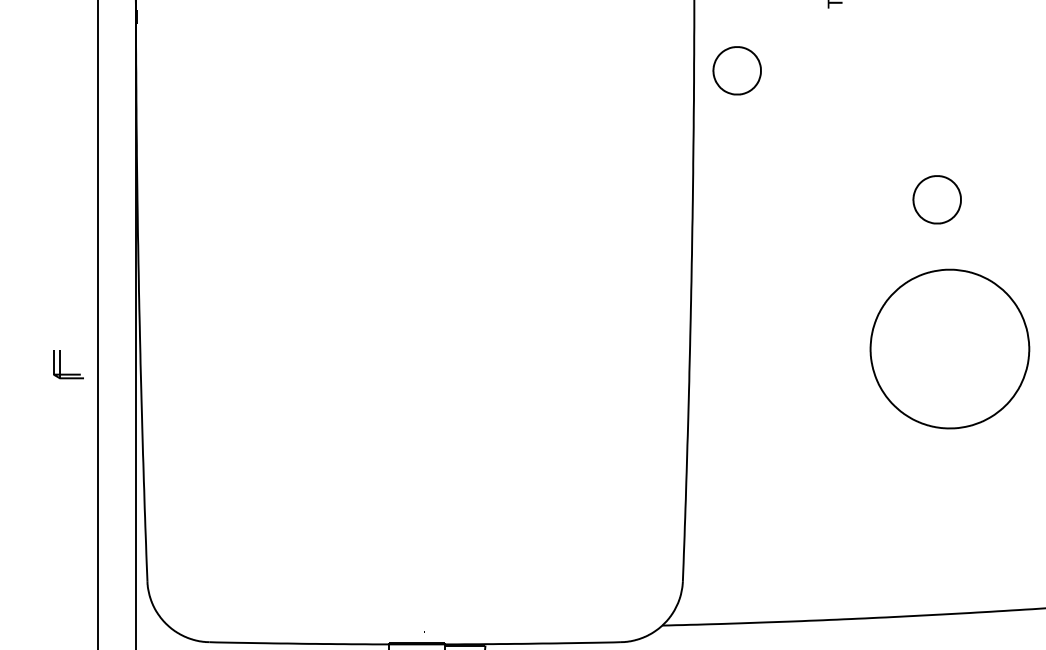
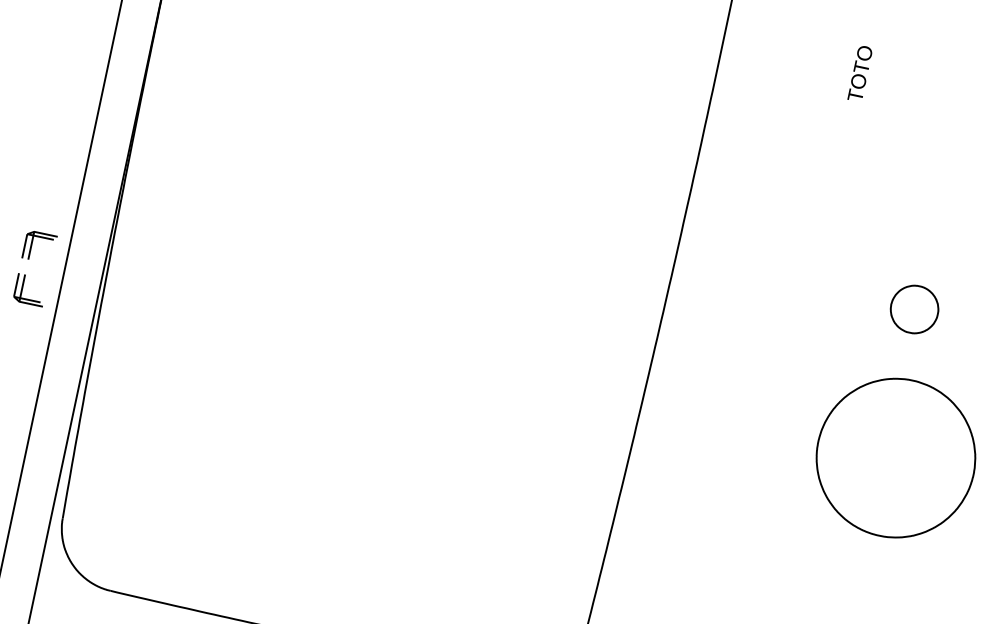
part: (736, 70) -> (745, 141), removed
part: (60, 320) -> (31, 245), added

